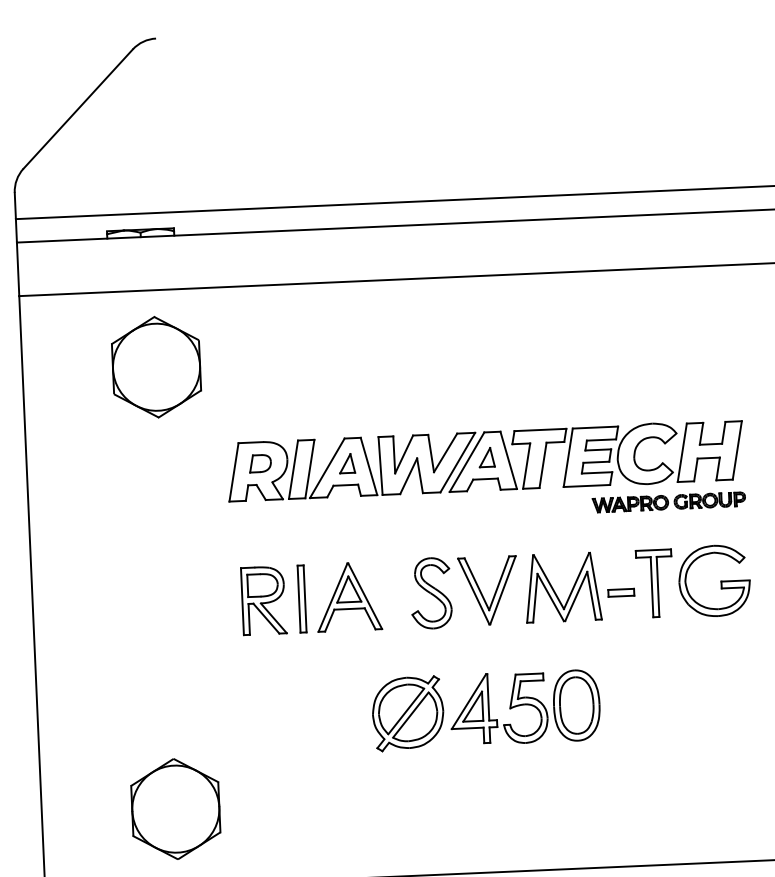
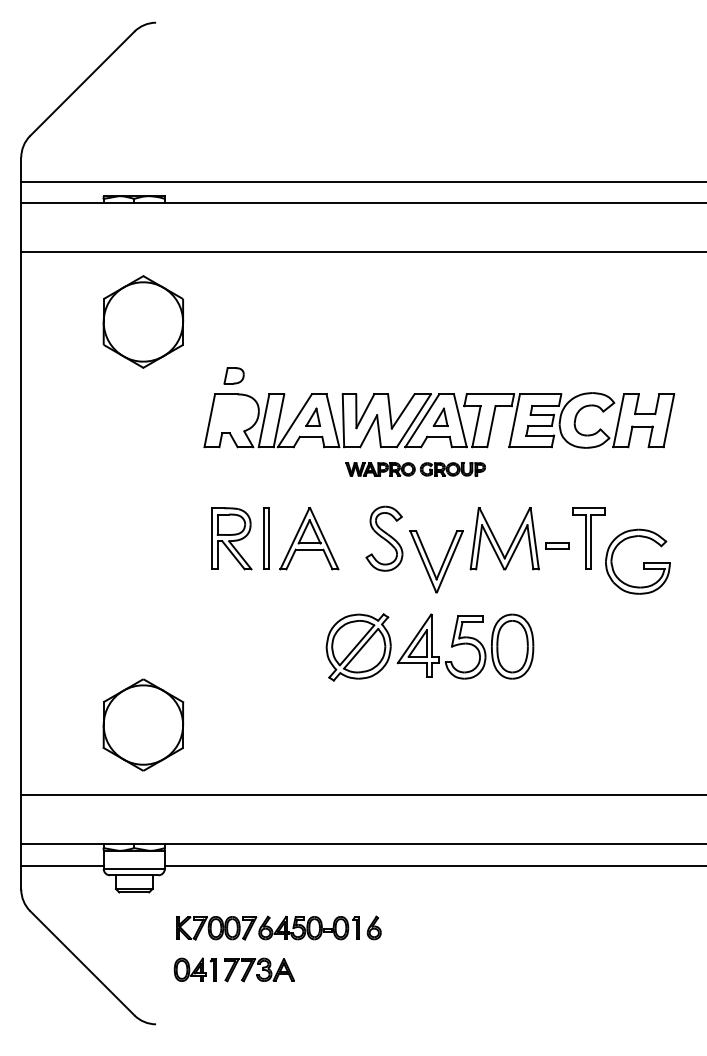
part: (259, 463) -> (233, 375), moved
part: (668, 502) -> (415, 469), moved
part: (720, 581) -> (643, 562), moved
part: (488, 590) -> (436, 561), moved

